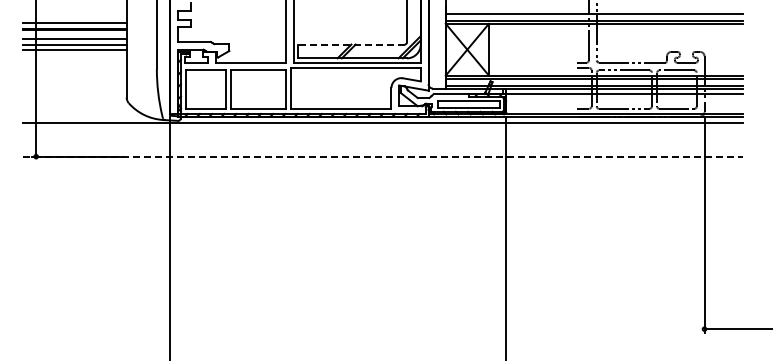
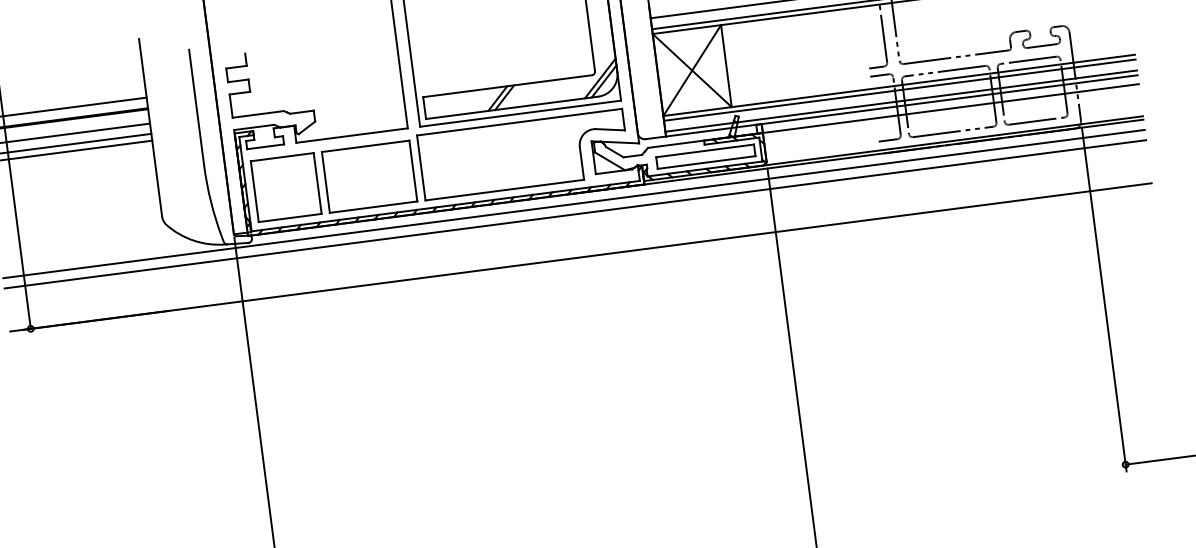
line: (351, 44) -> (507, 86), dashed -> solid
line: (383, 129) -> (575, 214), added
line: (383, 156) -> (581, 257), dashed -> solid

